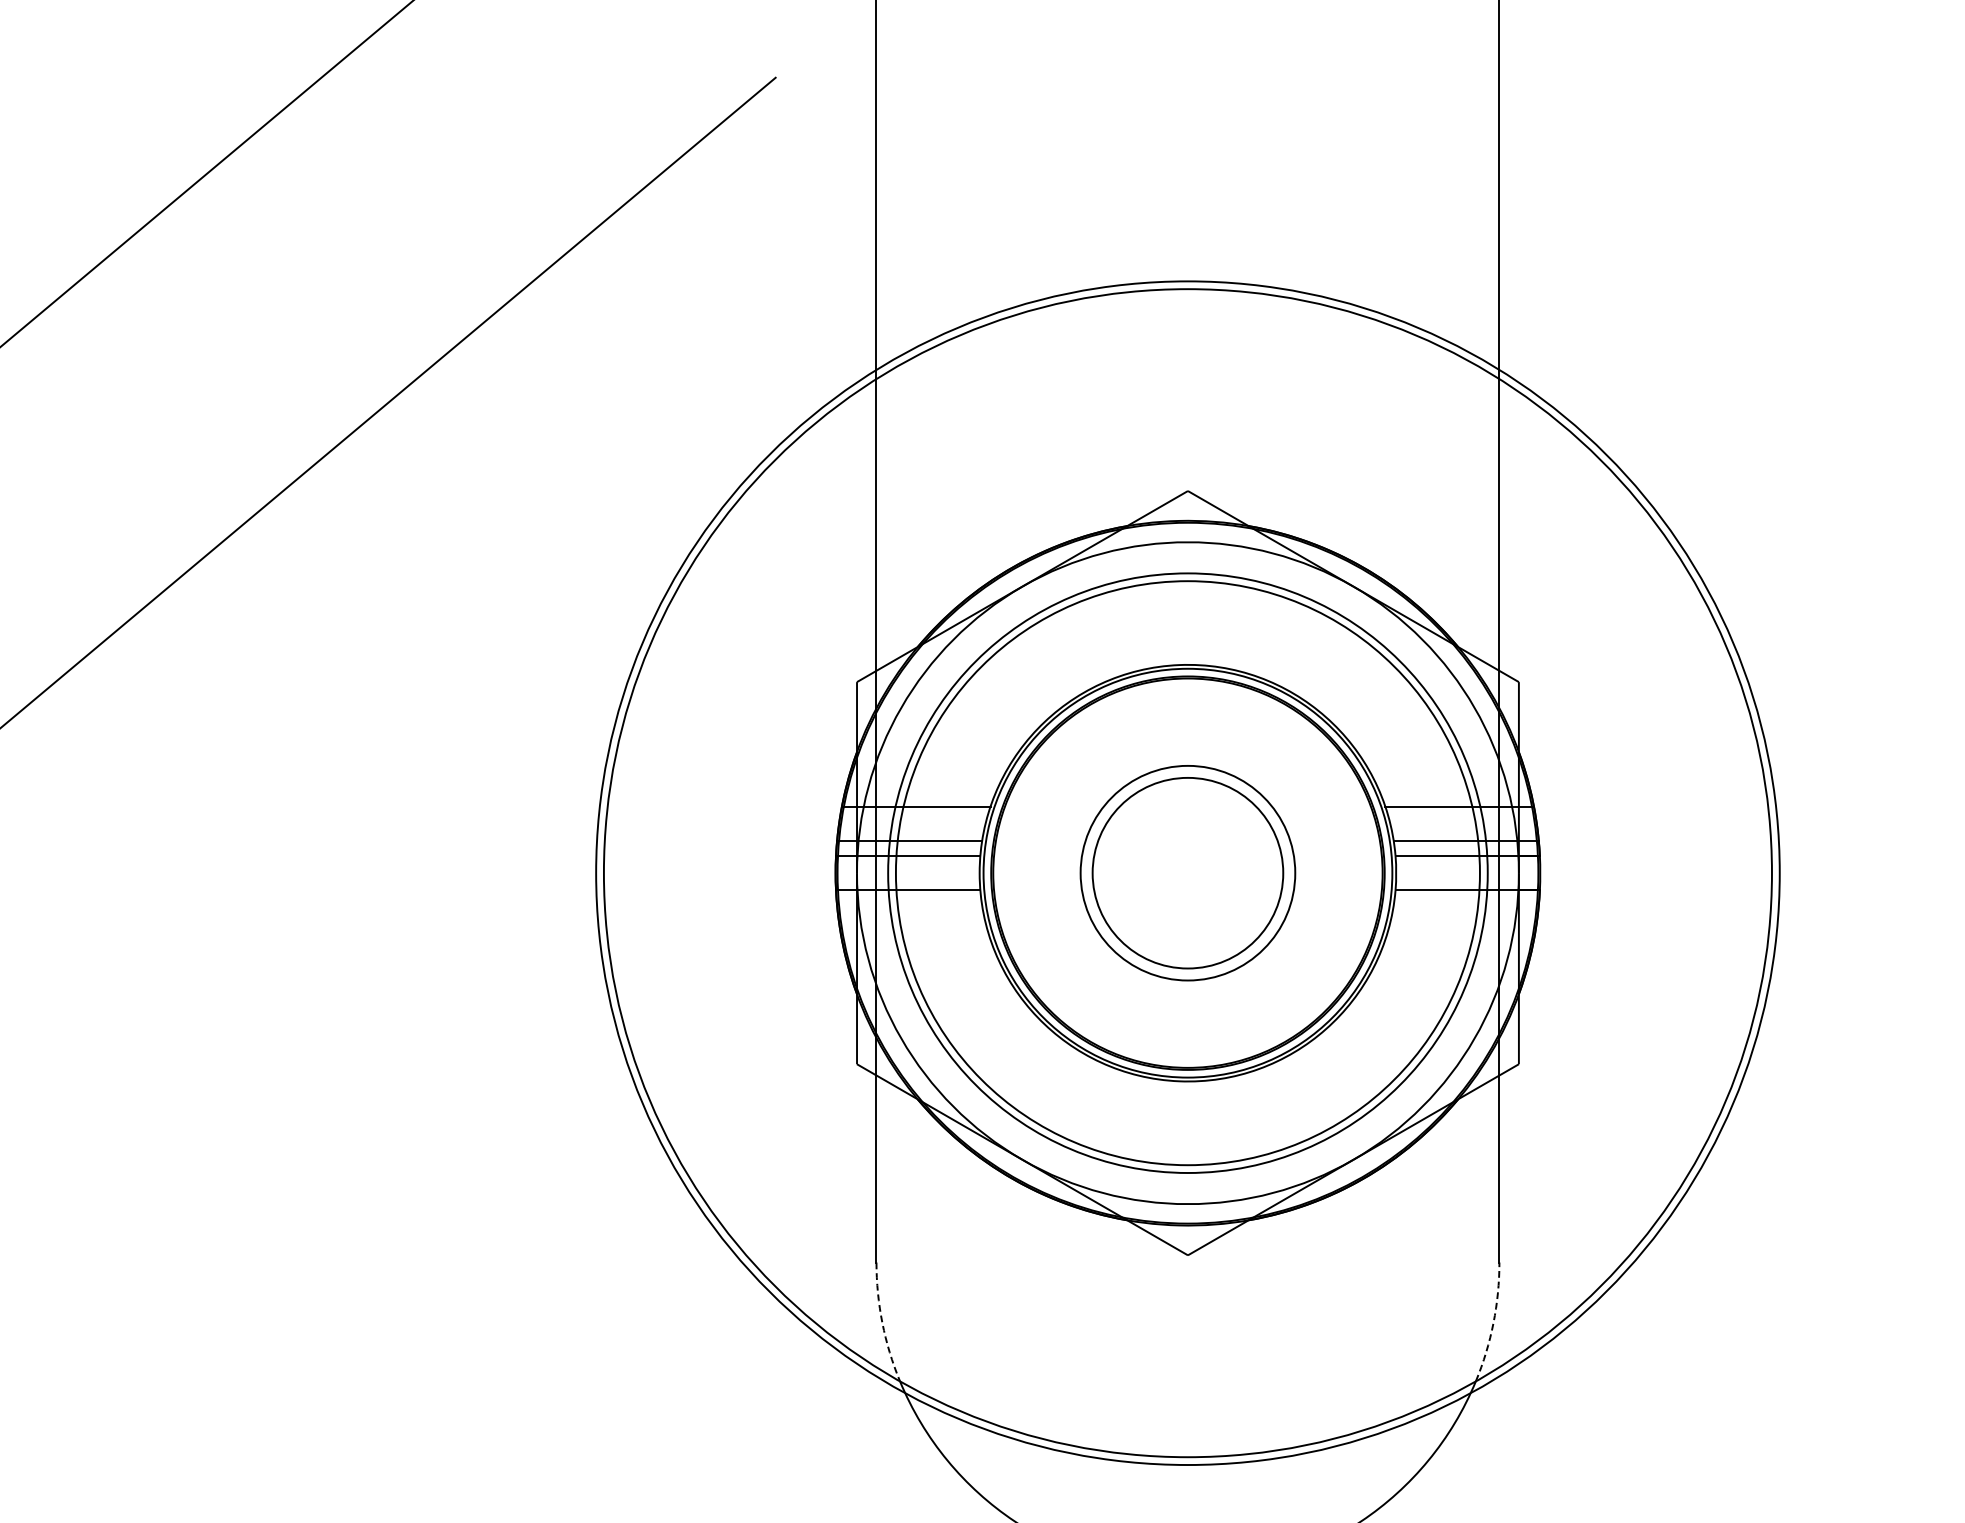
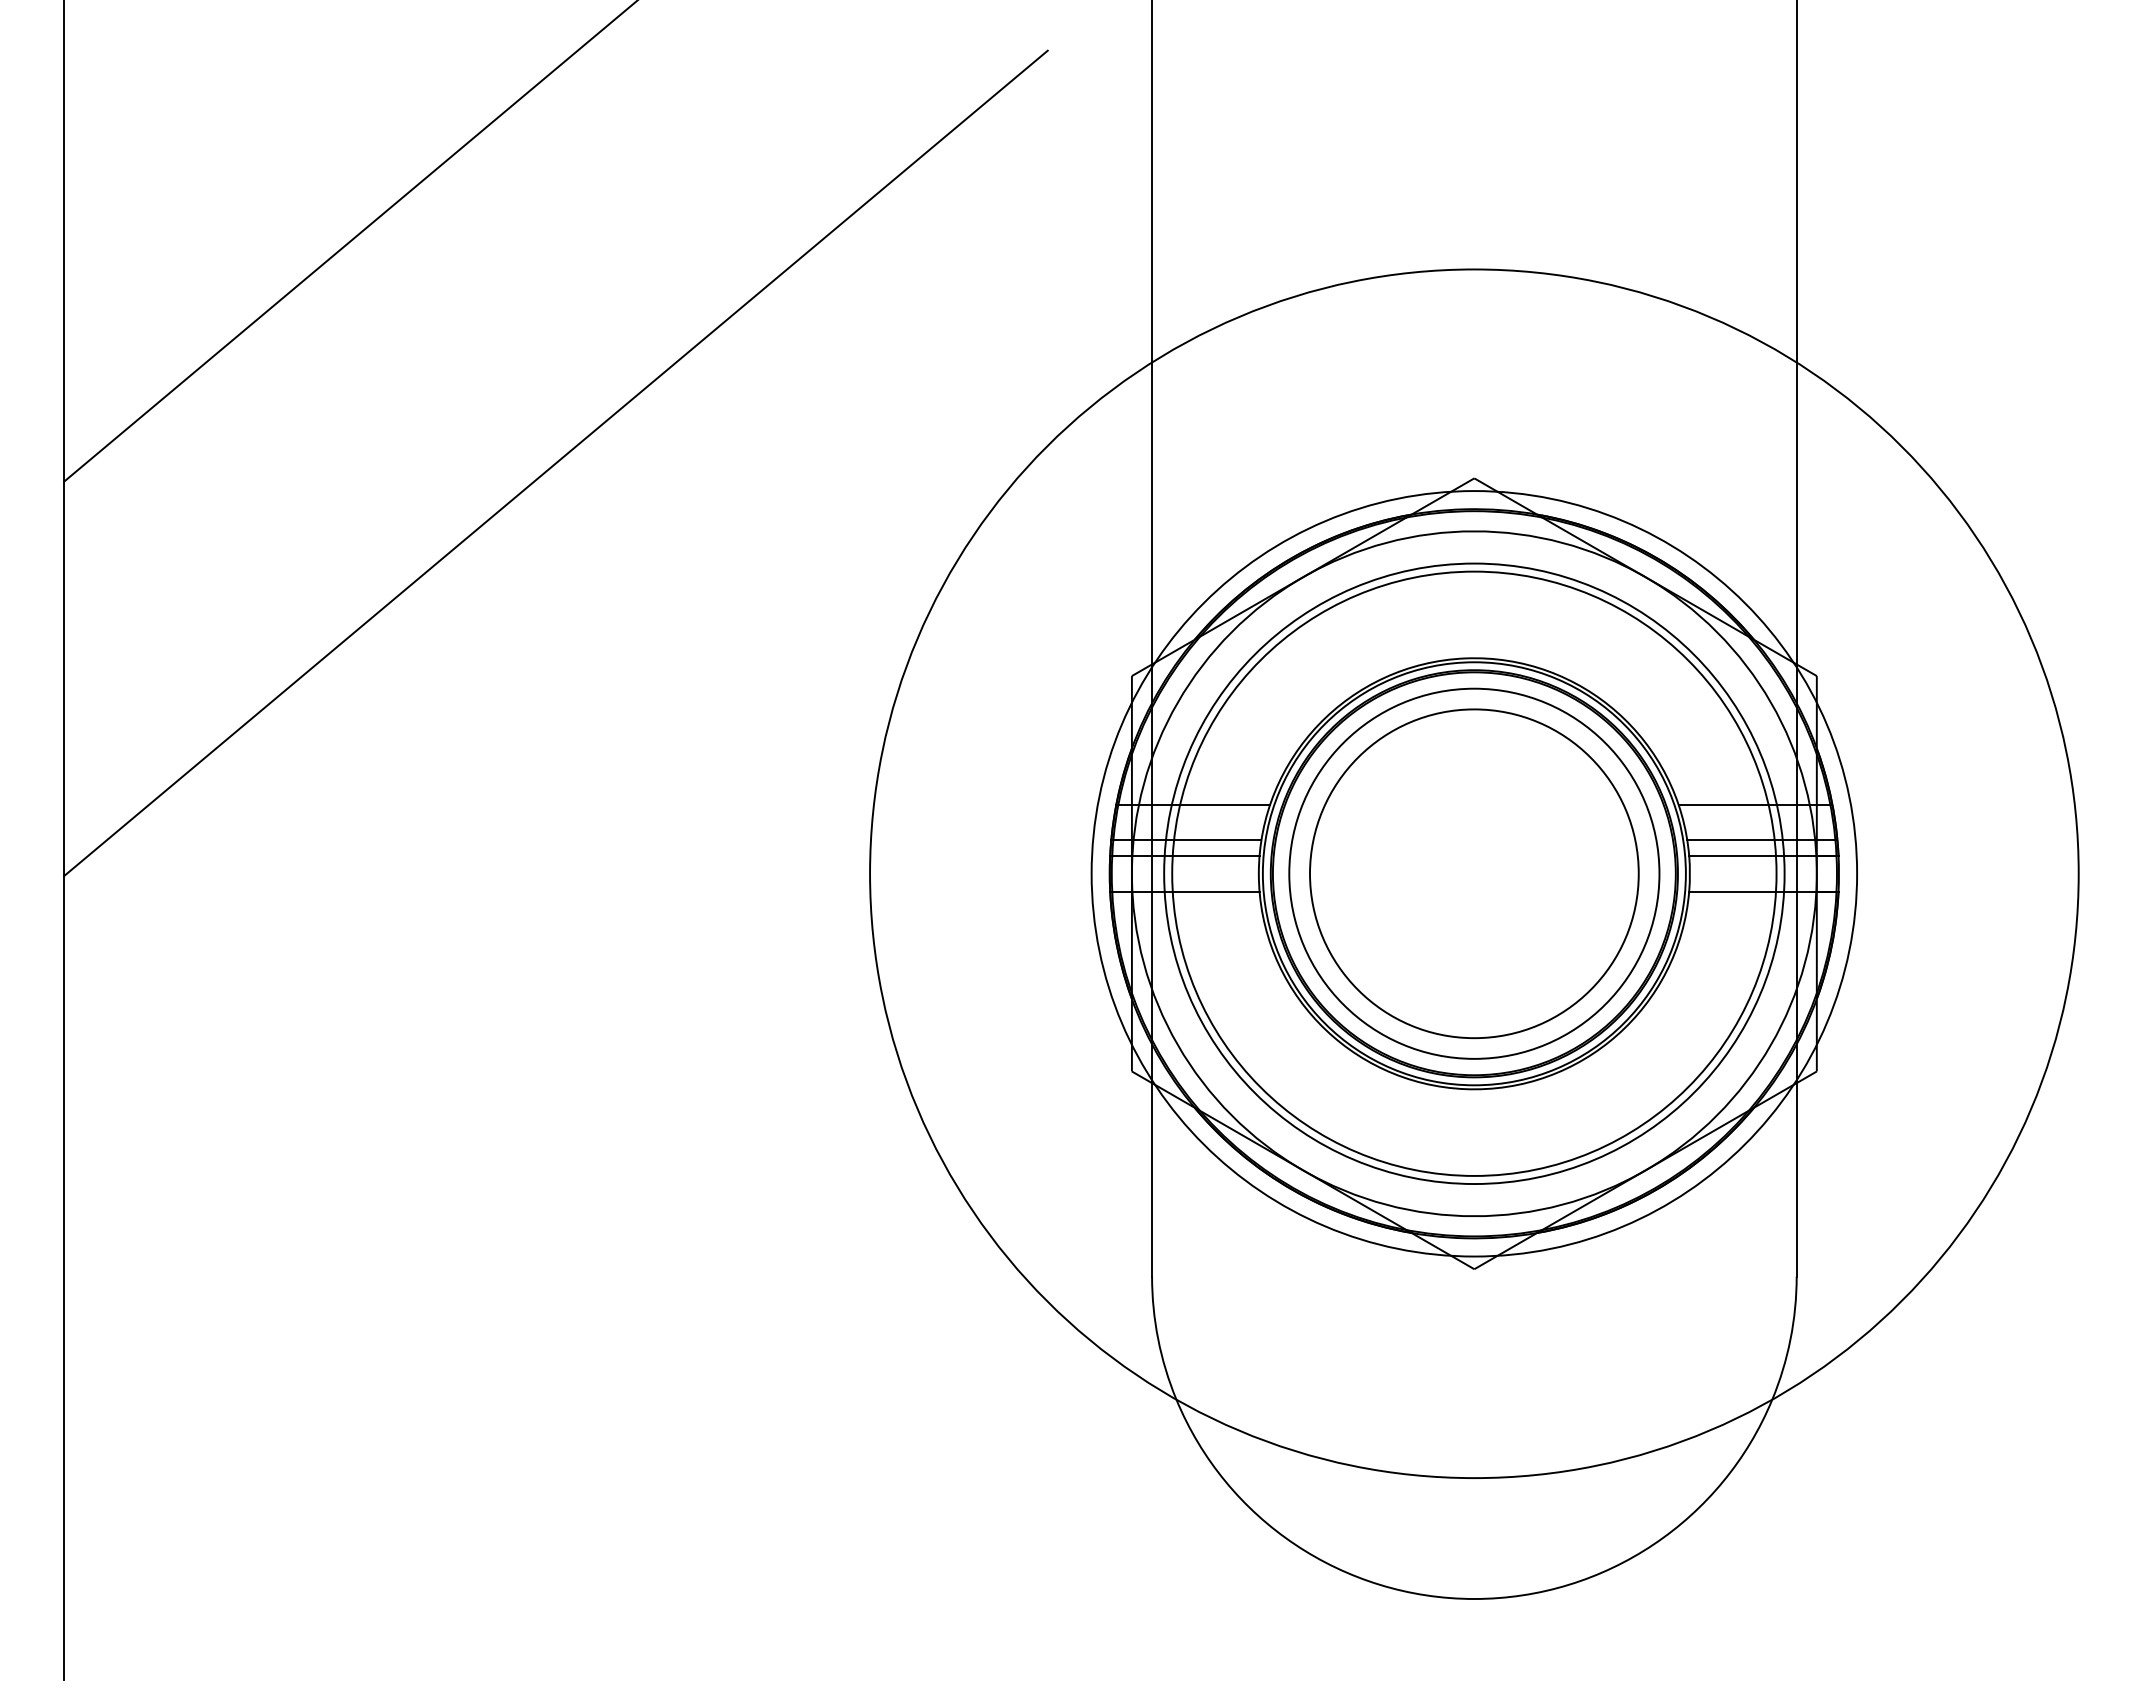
circle: (1188, 872) -> (1474, 873), size x0.62
circle: (1188, 872) -> (1474, 873), size x1.67
circle: (1188, 872) -> (1474, 873), size x1.67
arc: (882, 1323) -> (1158, 1339), dashed -> solid
arc: (1493, 1323) -> (1790, 1339), dashed -> solid

